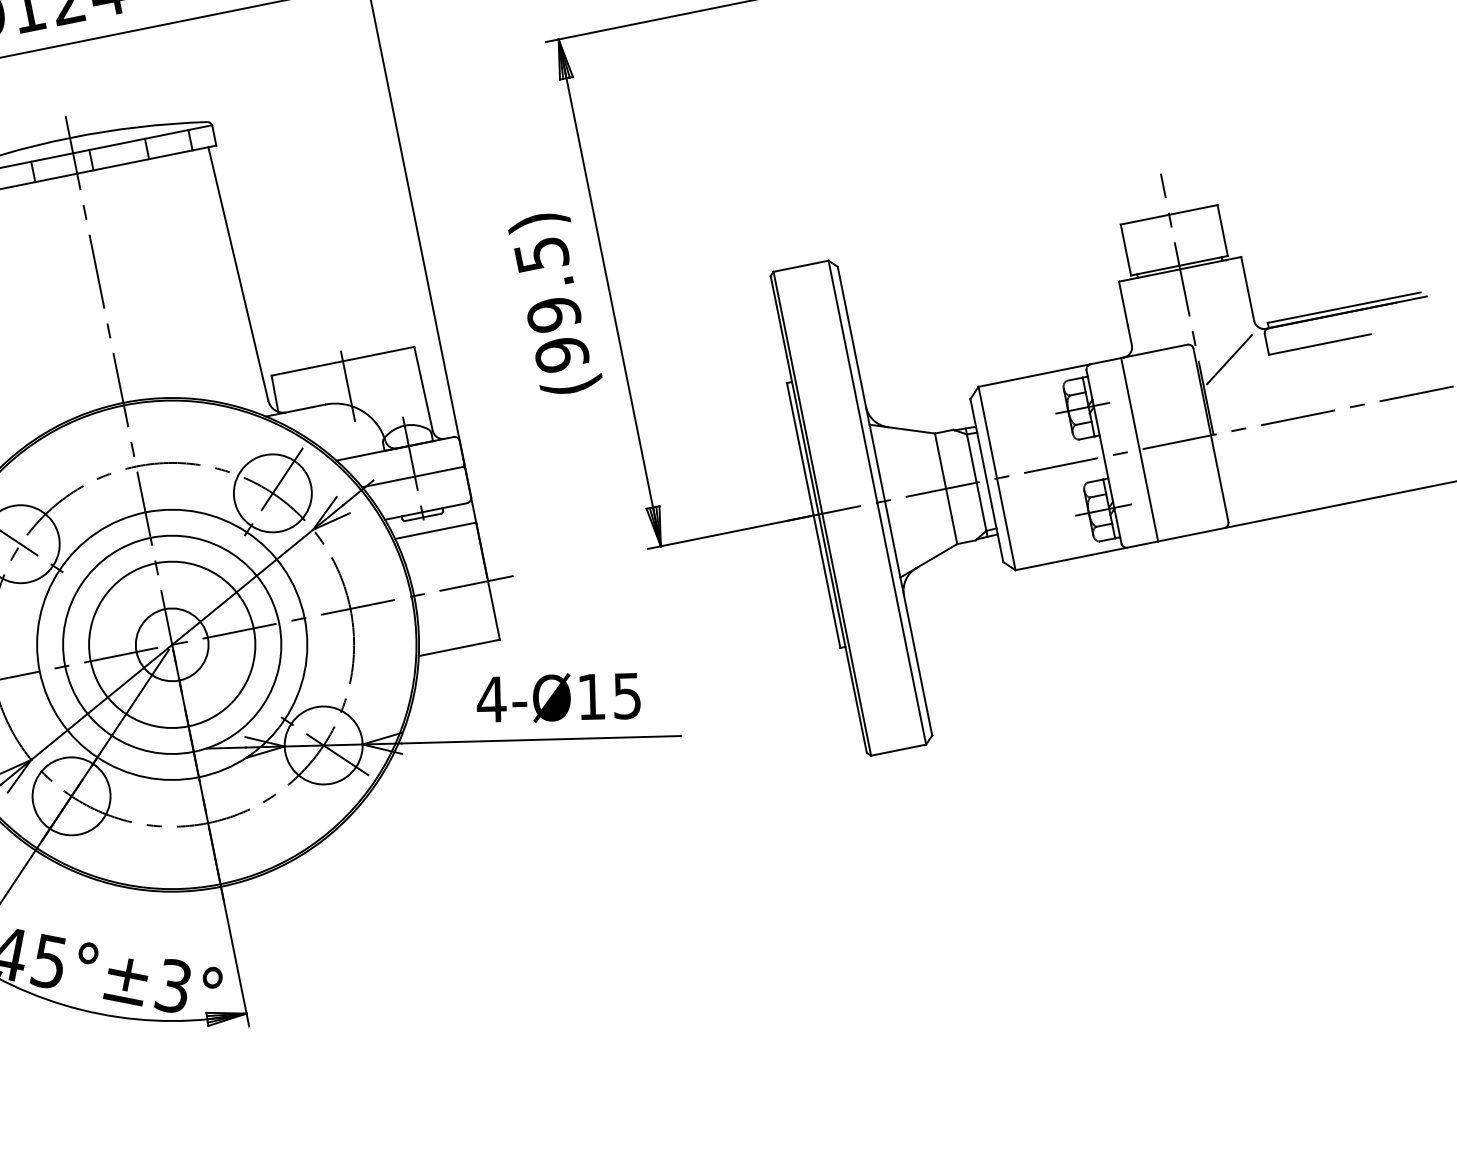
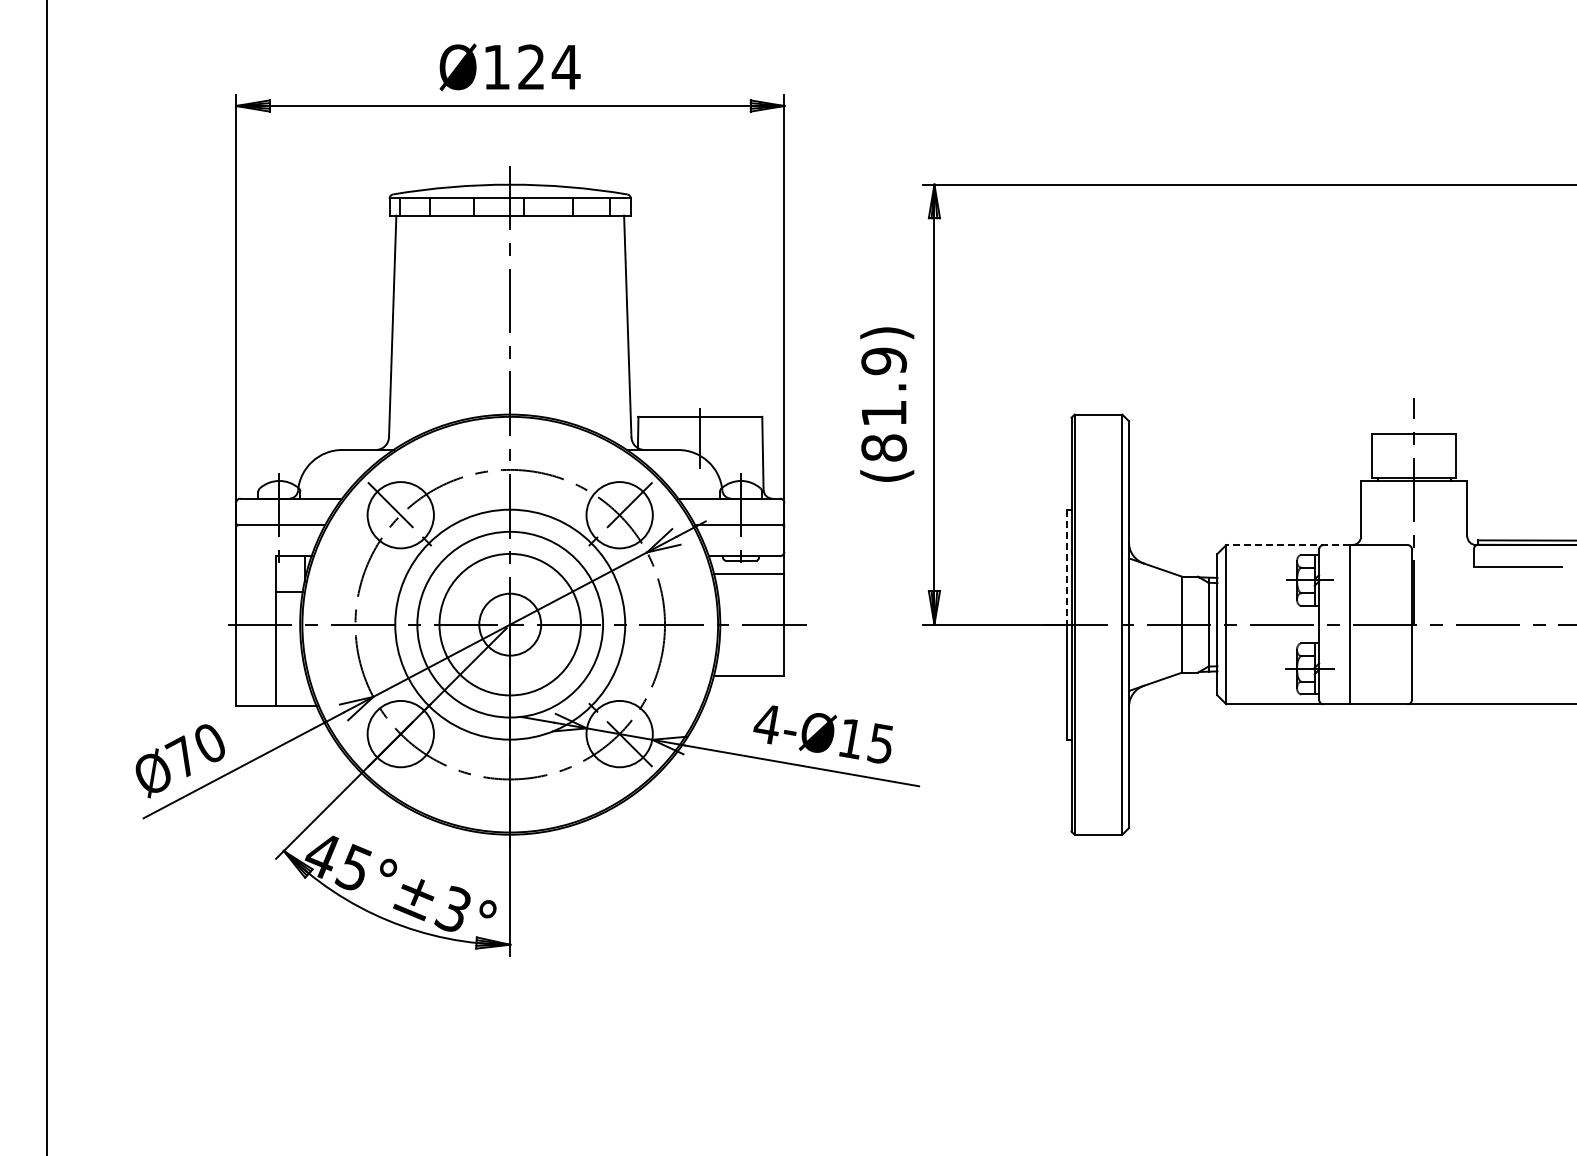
text: (552, 304) -> (884, 404), (99.5) -> (81.9)
line: (1229, 359) -> (1440, 564), removed
line: (1050, 372) -> (1288, 545), solid -> dashed
line: (800, 449) -> (1067, 567), solid -> dashed

